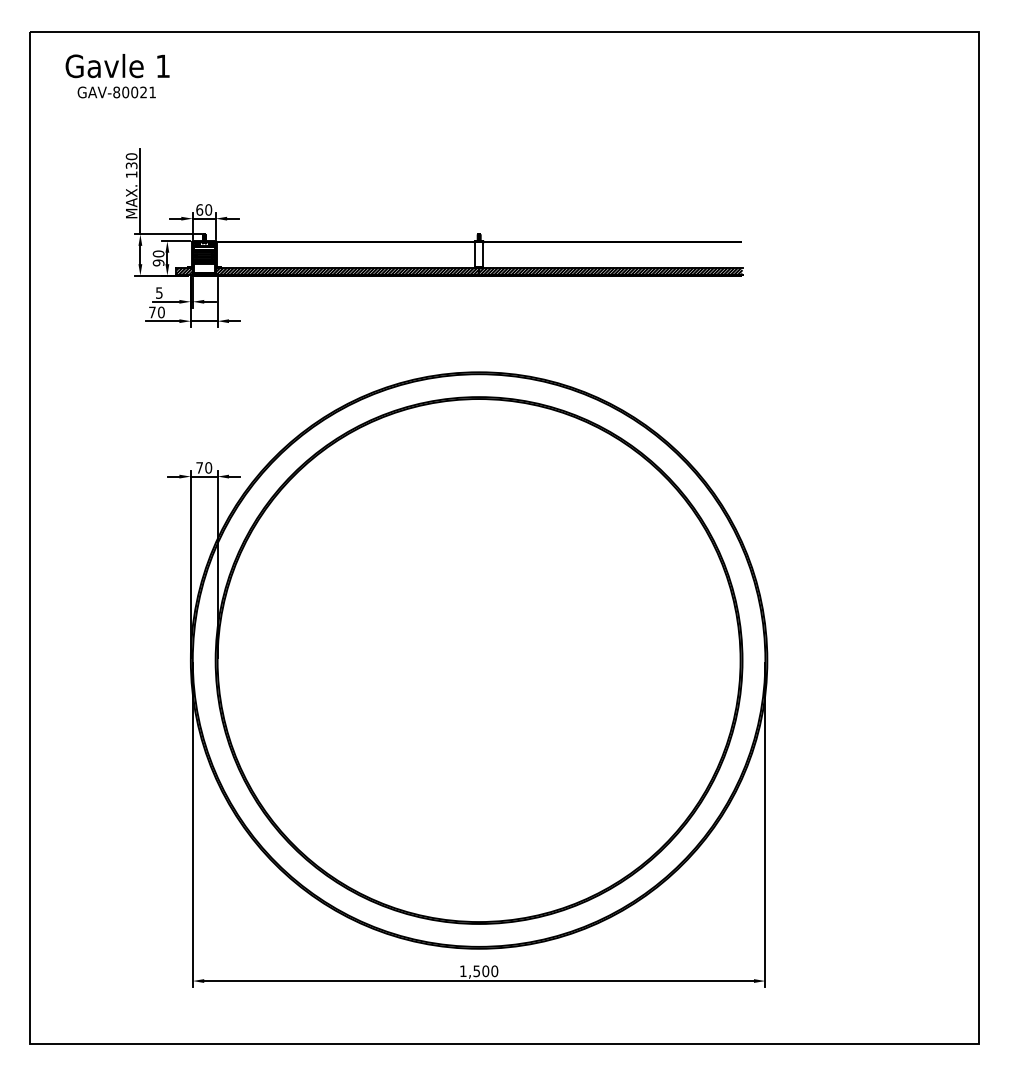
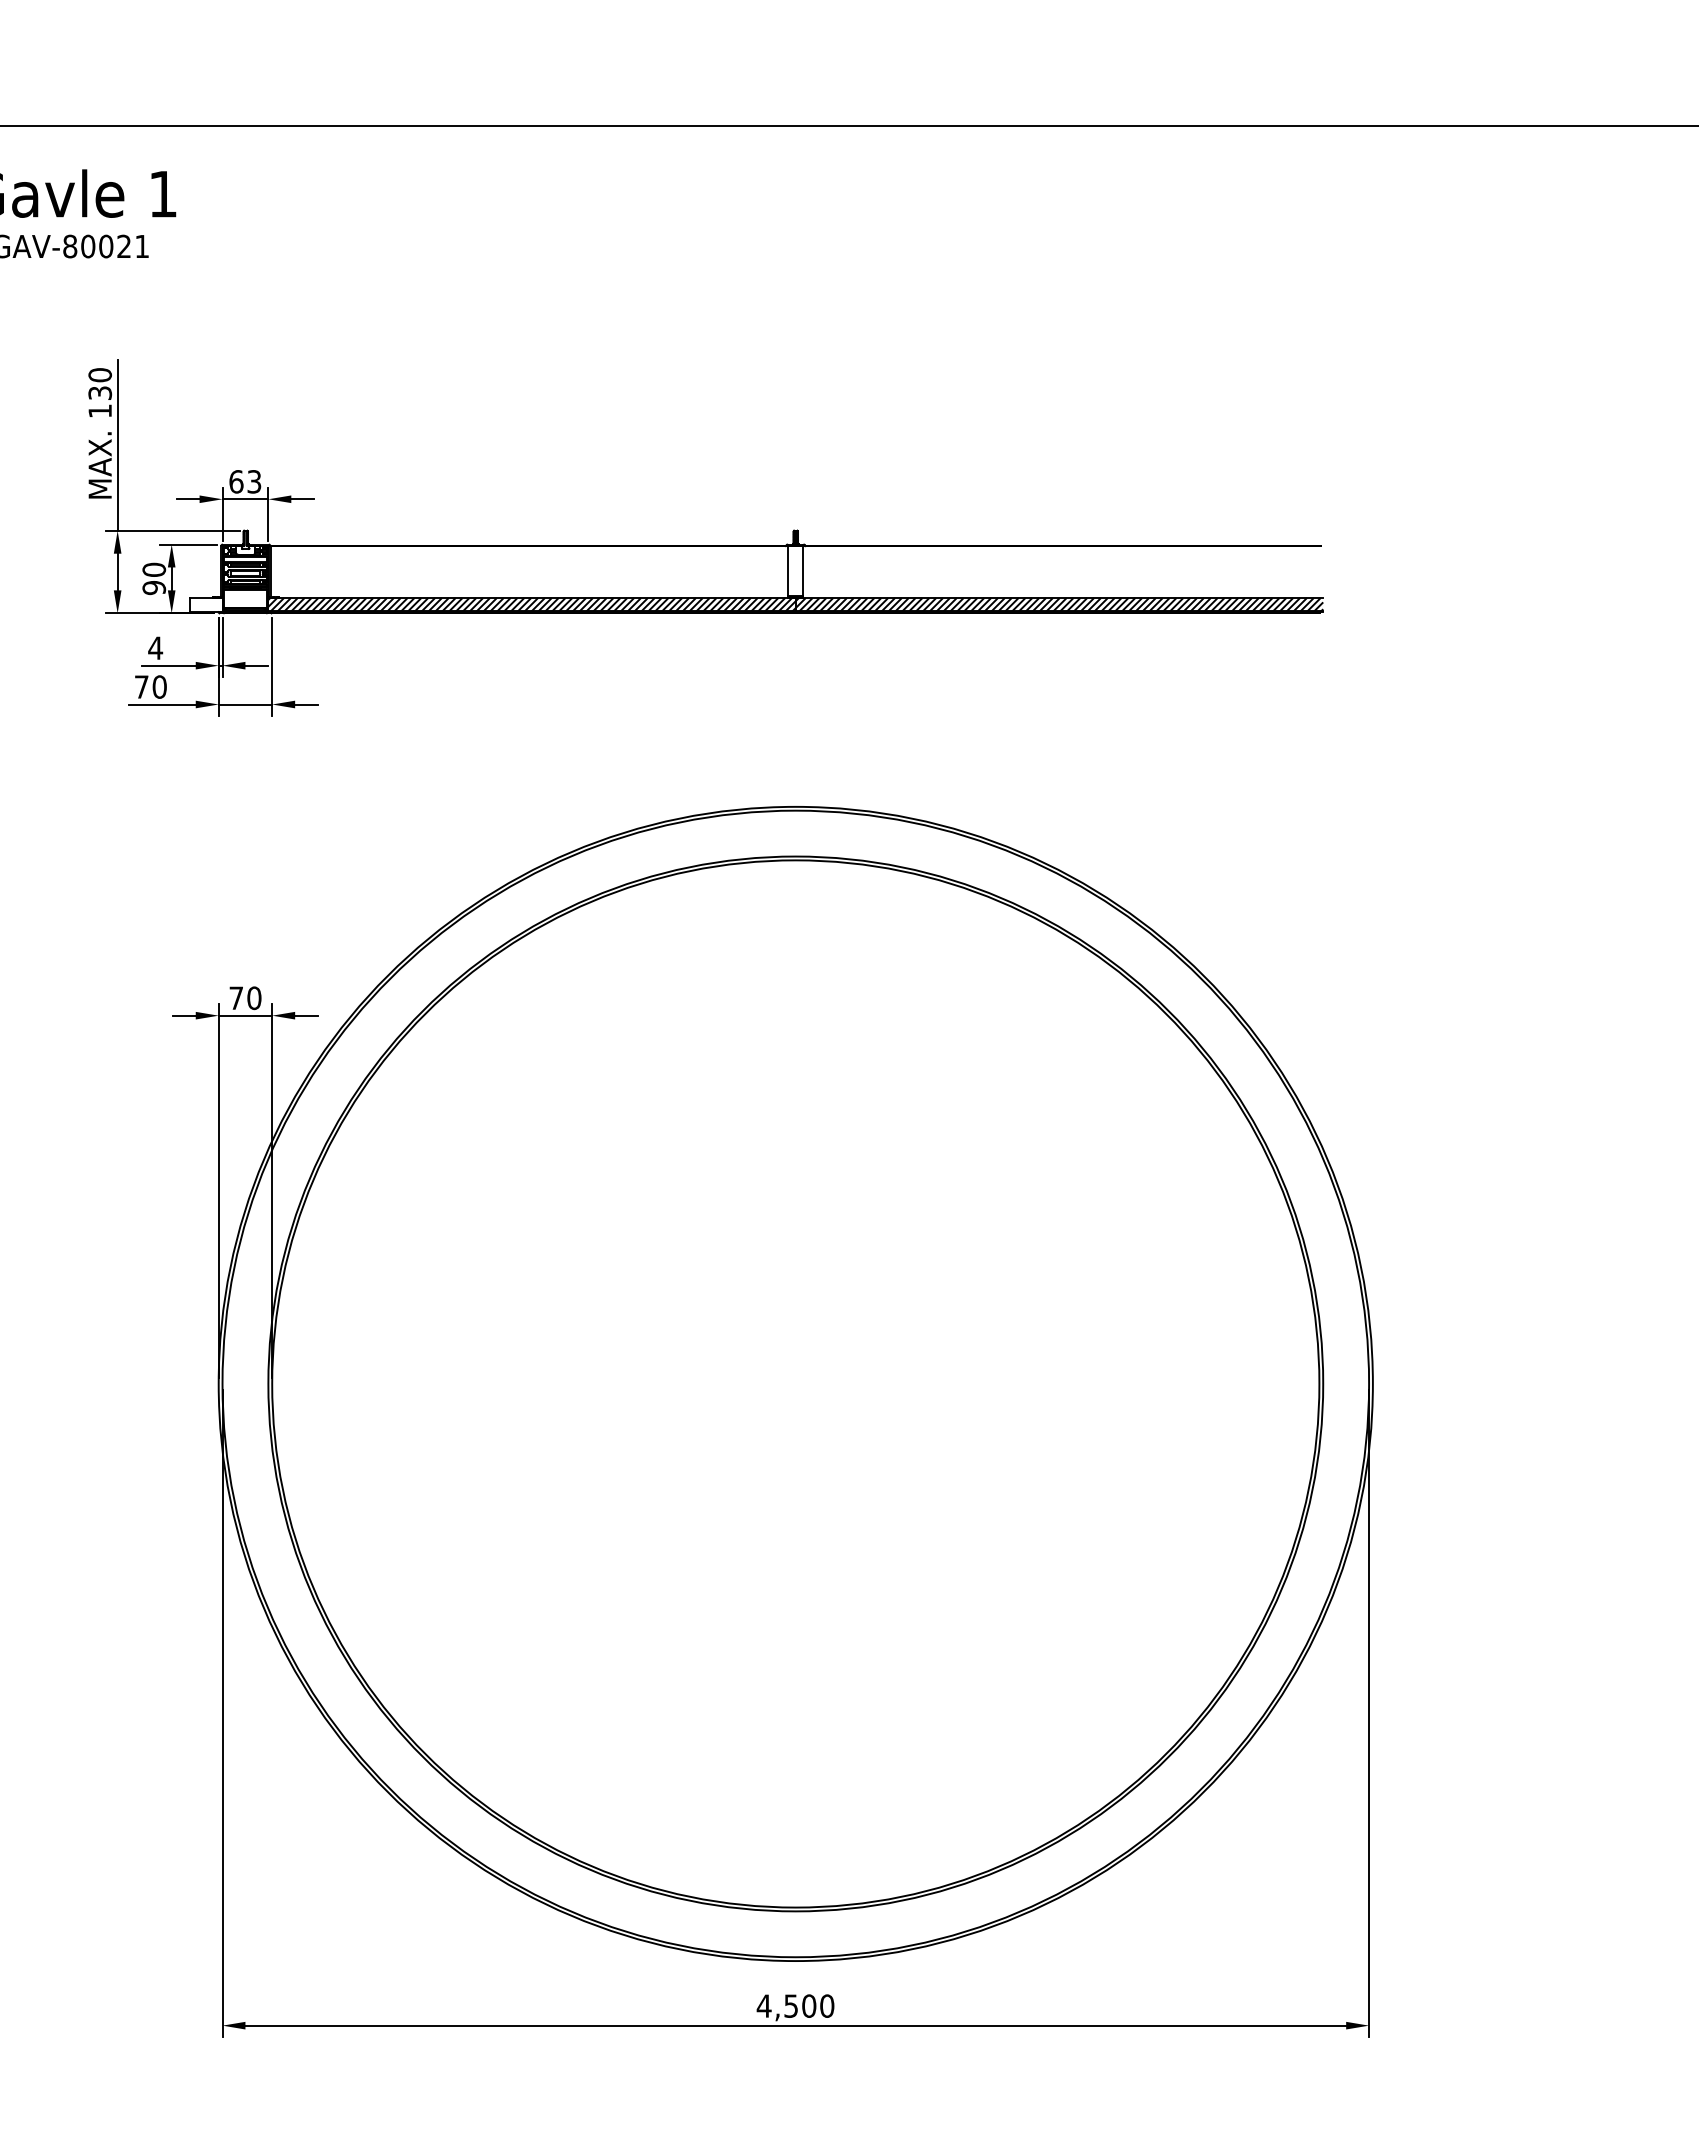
text: (208, 209) -> (254, 480), 60 -> 63
hatch: (184, 271) -> (205, 605), removed
text: (159, 292) -> (155, 647), 5 -> 4
text: (462, 970) -> (762, 2004), 1,500 -> 4,500

